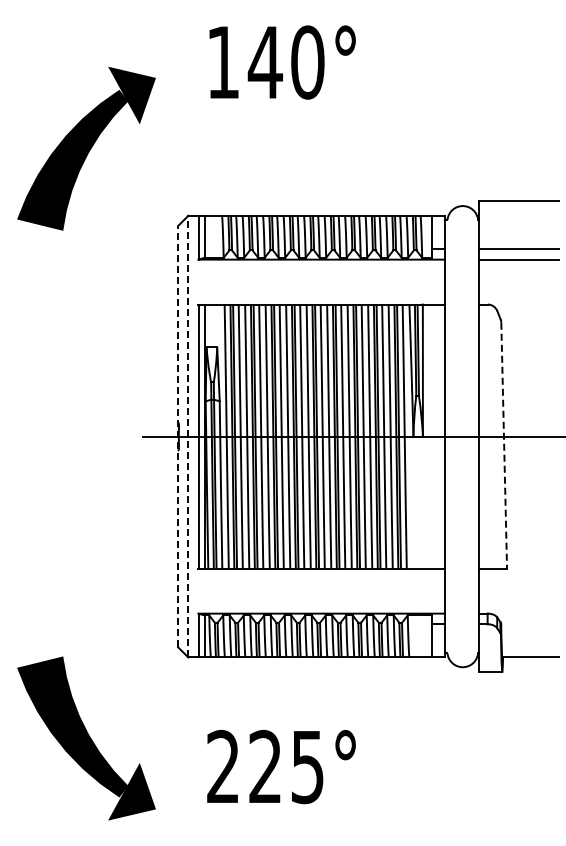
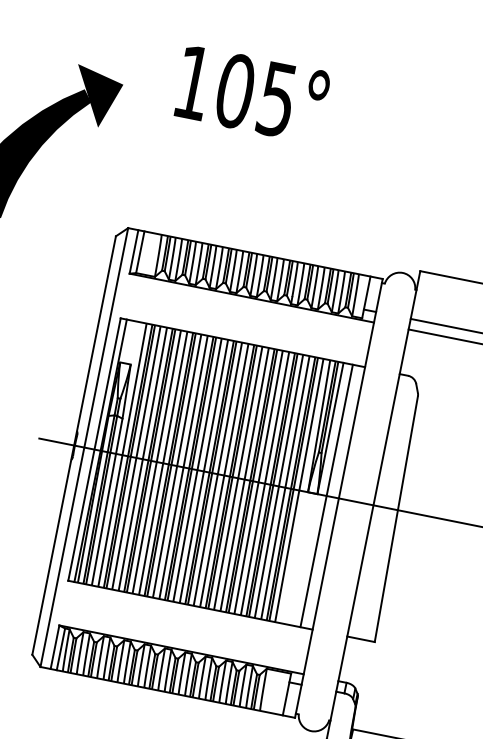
text: (285, 62) -> (255, 95), 140° -> 105°
line: (178, 436) -> (74, 445), dashed -> solid
line: (188, 436) -> (84, 447), dashed -> solid
line: (432, 436) -> (326, 495), added
line: (504, 445) -> (396, 519), dashed -> solid

